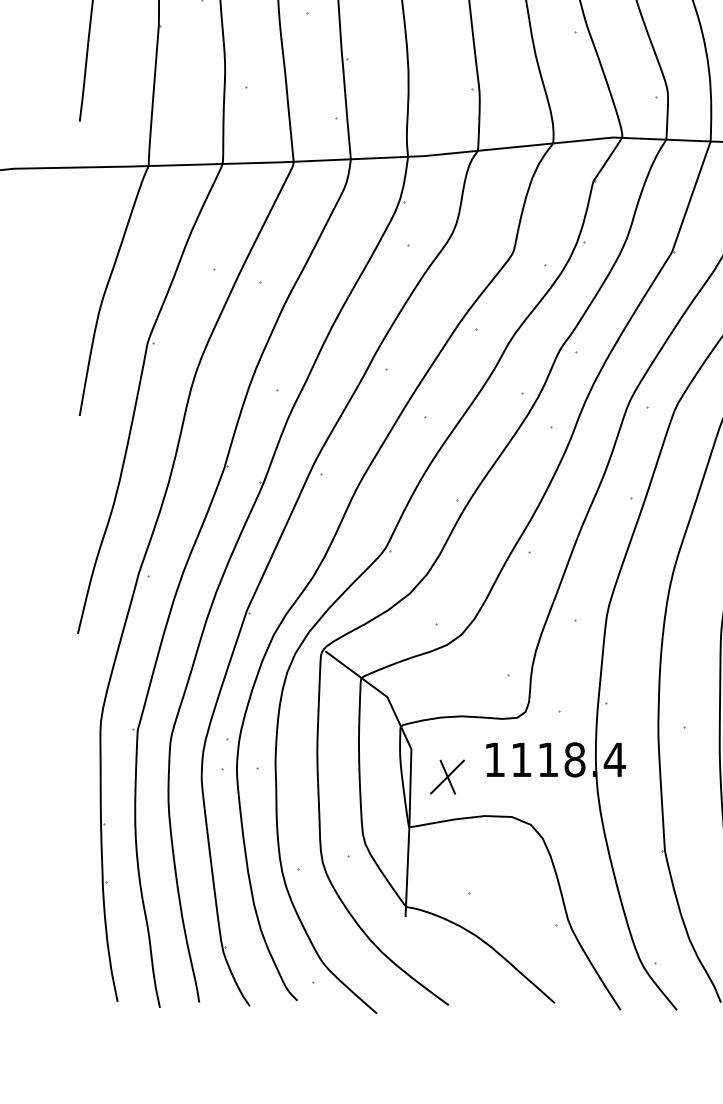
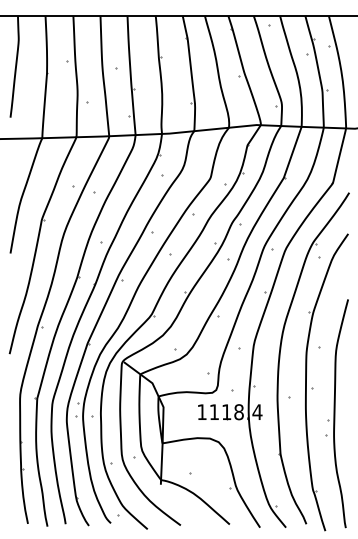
part: (445, 775) -> (179, 419), removed

